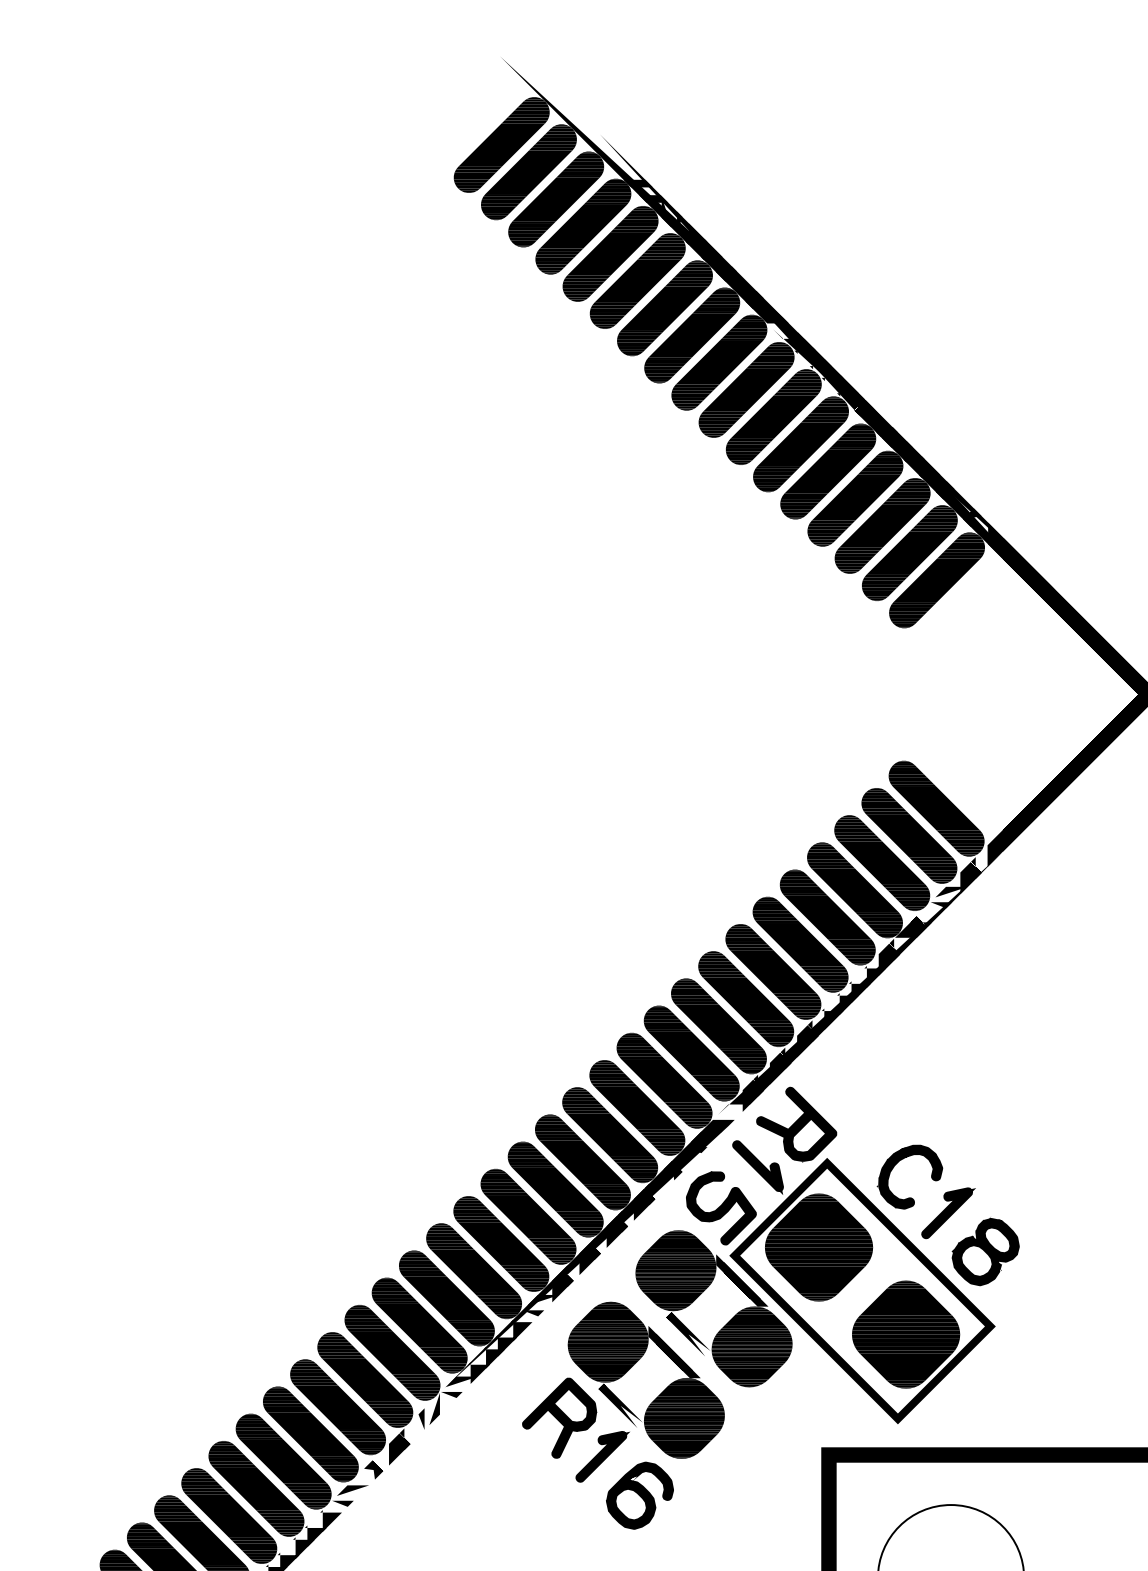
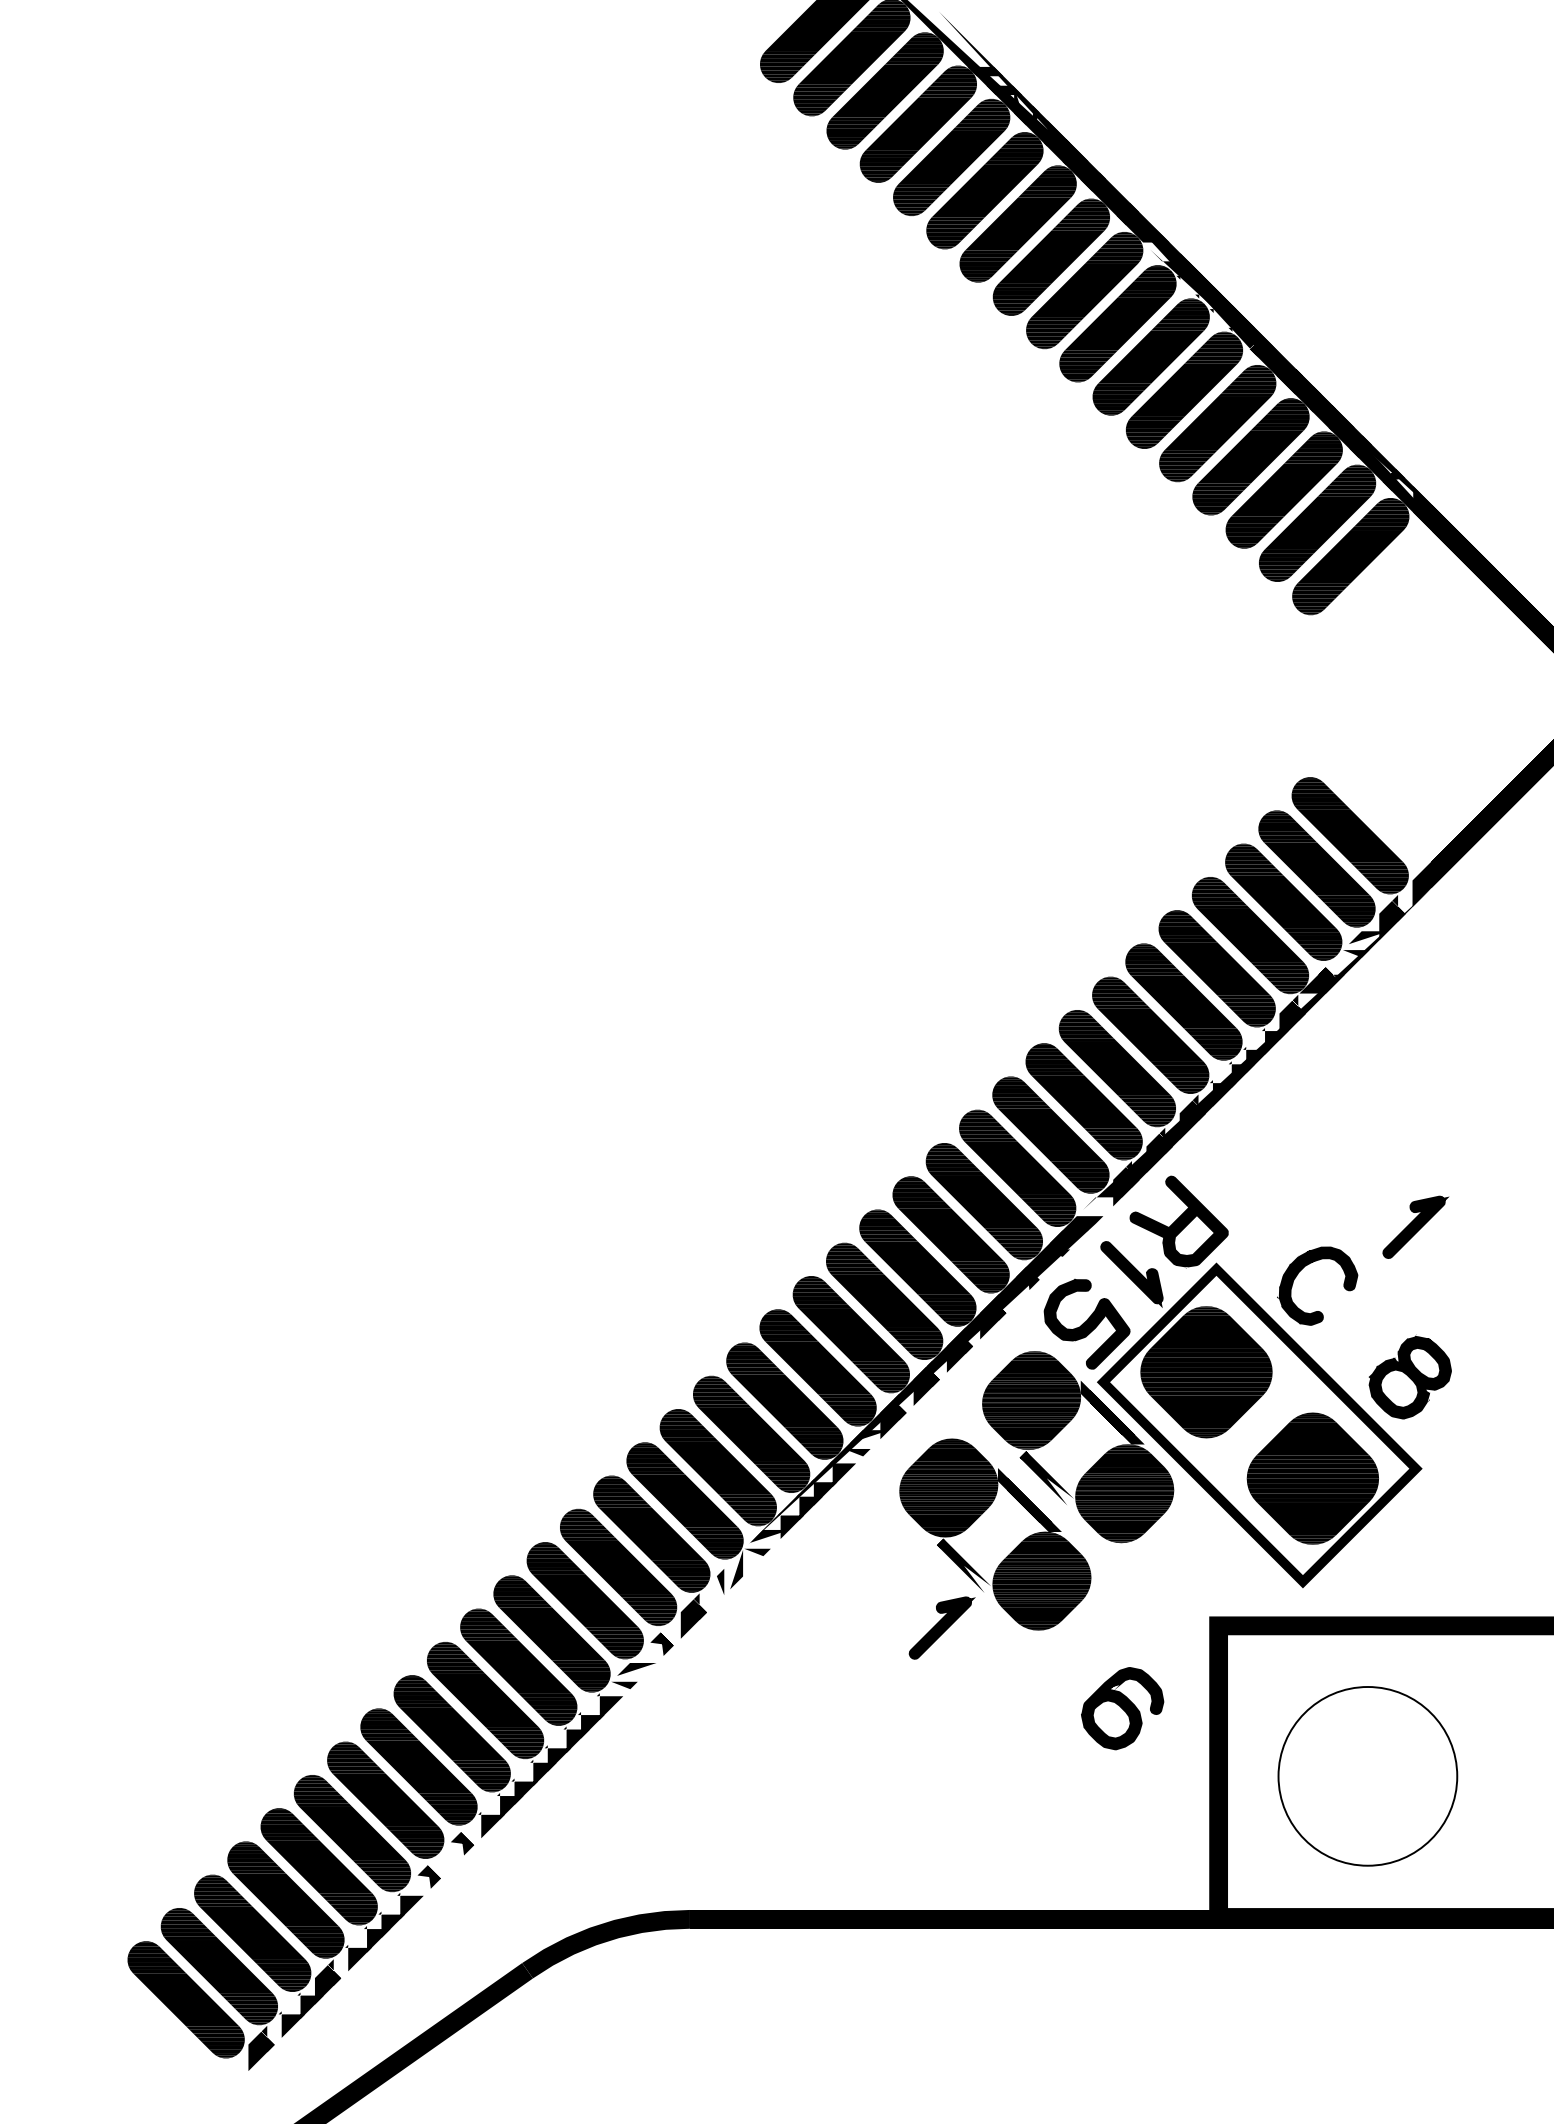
part: (948, 1212) -> (1415, 1226), moved
part: (559, 1417) -> (889, 1580), removed
part: (639, 1495) -> (1122, 1708), moved

